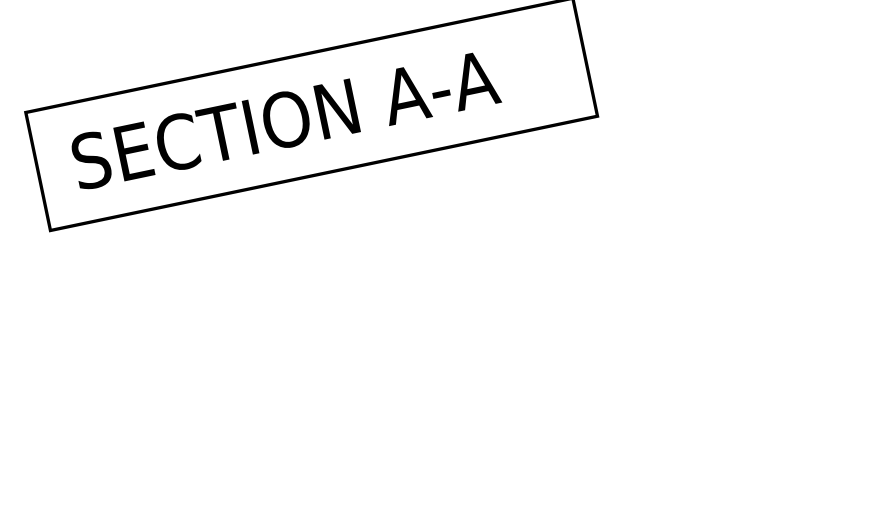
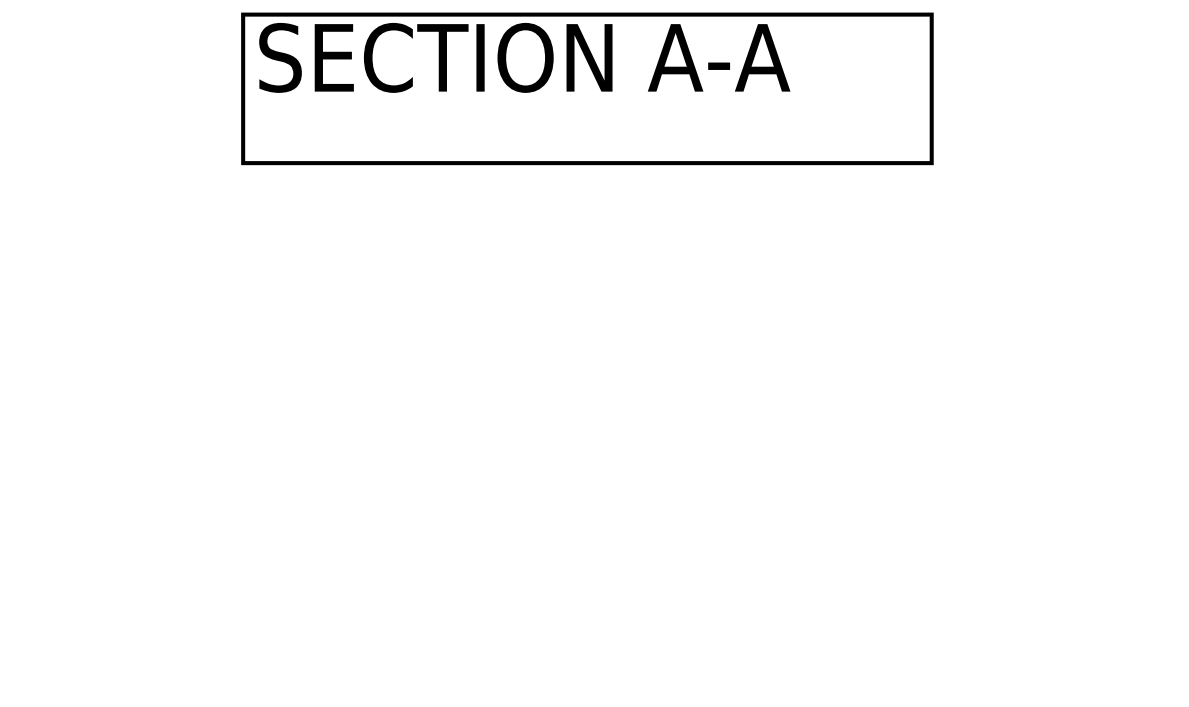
text: (285, 119) -> (524, 57), moved

